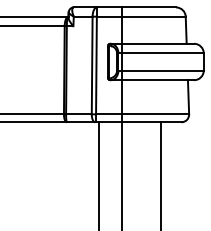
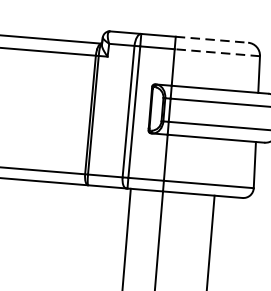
line: (149, 7) -> (212, 39), solid -> dashed
line: (154, 16) -> (217, 52), solid -> dashed

